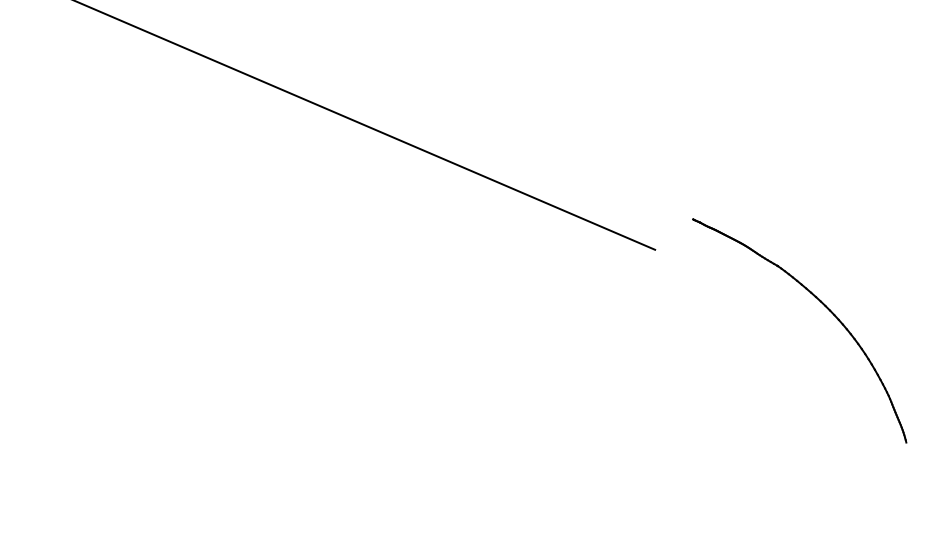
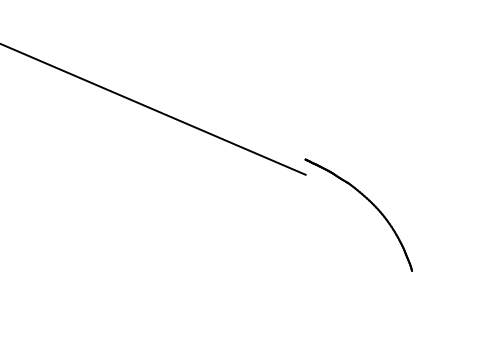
part: (821, 305) -> (369, 202), moved

